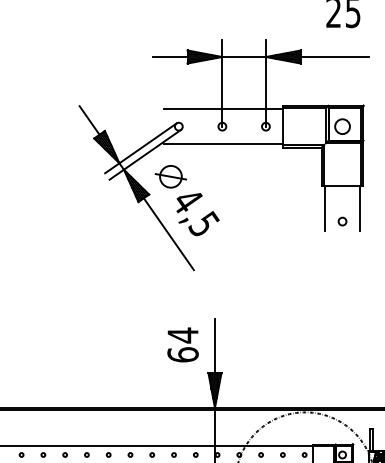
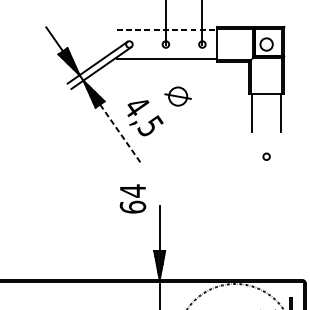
line: (223, 109) -> (166, 30), solid -> dashed
part: (170, 176) -> (177, 96), moved
circle: (342, 221) -> (266, 156), moved
line: (168, 234) -> (120, 134), solid -> dashed
text: (182, 344) -> (132, 198), moved

